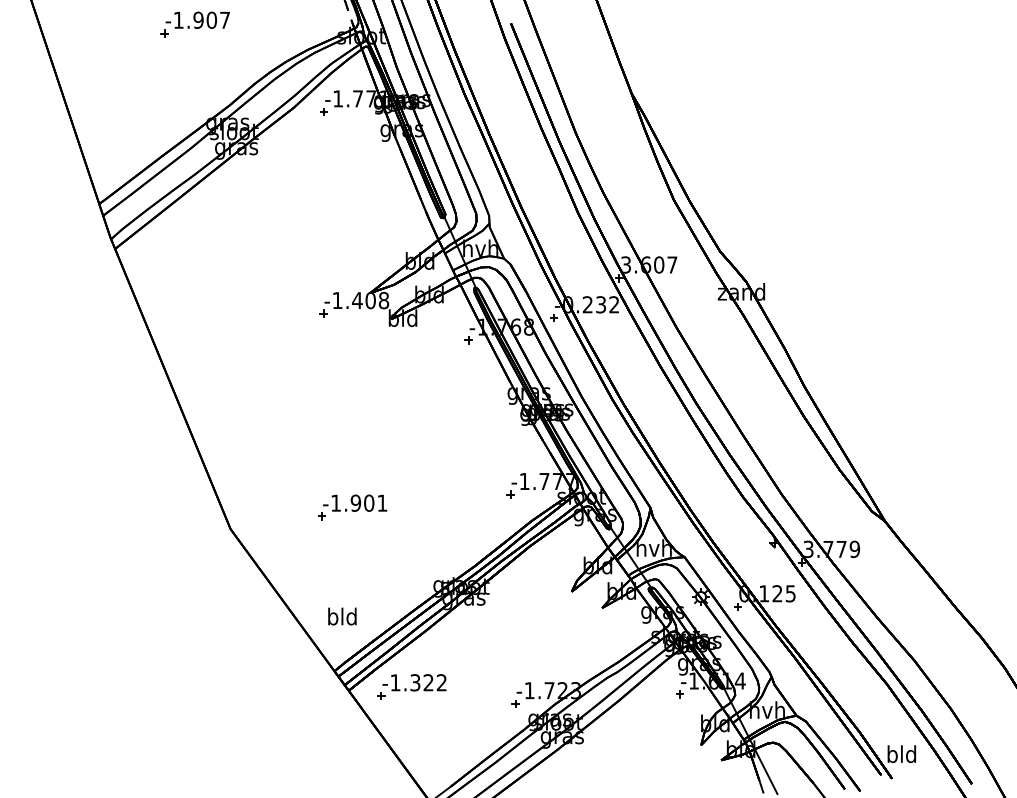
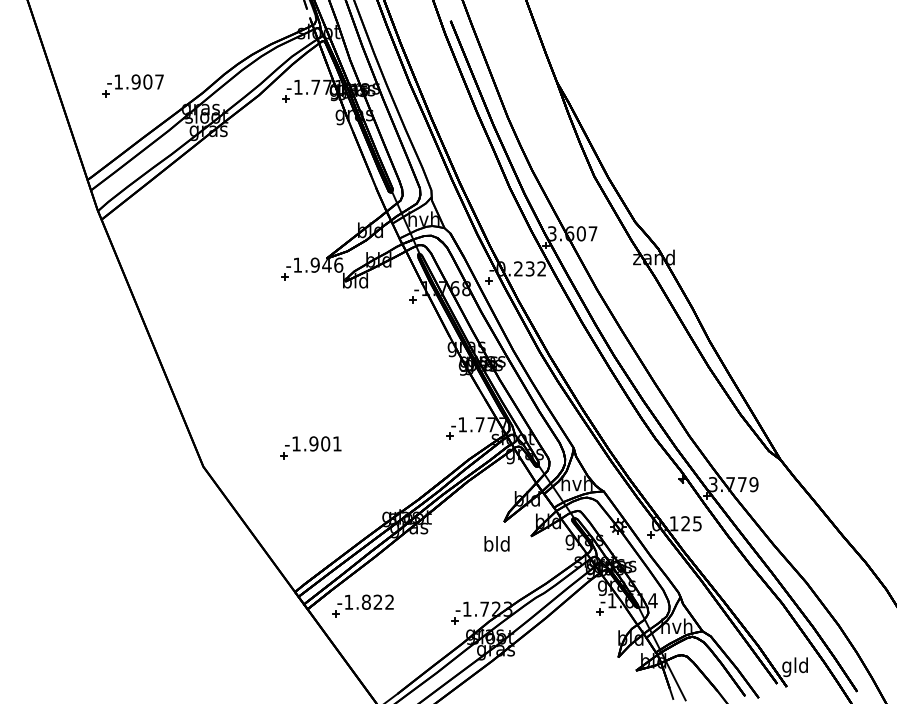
part: (194, 24) -> (132, 85), moved
text: (370, 299) -> (326, 264), -1.408 -> -1.946
text: (341, 616) -> (496, 543), moved
text: (414, 681) -> (365, 601), -1.322 -> -1.822
text: (891, 756) -> (786, 667), bld -> gld

